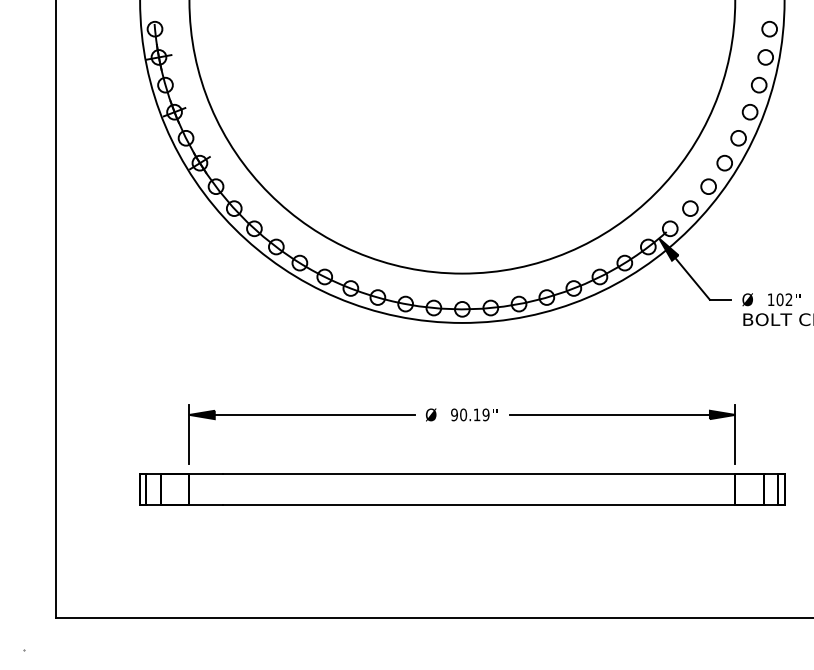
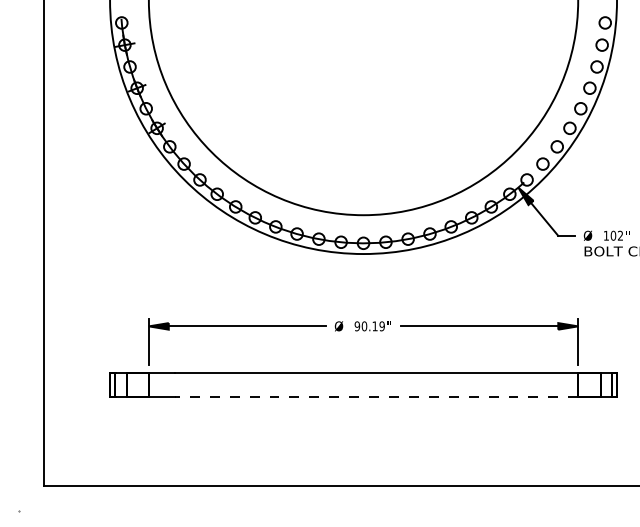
line: (478, 505) -> (376, 397), solid -> dashed

